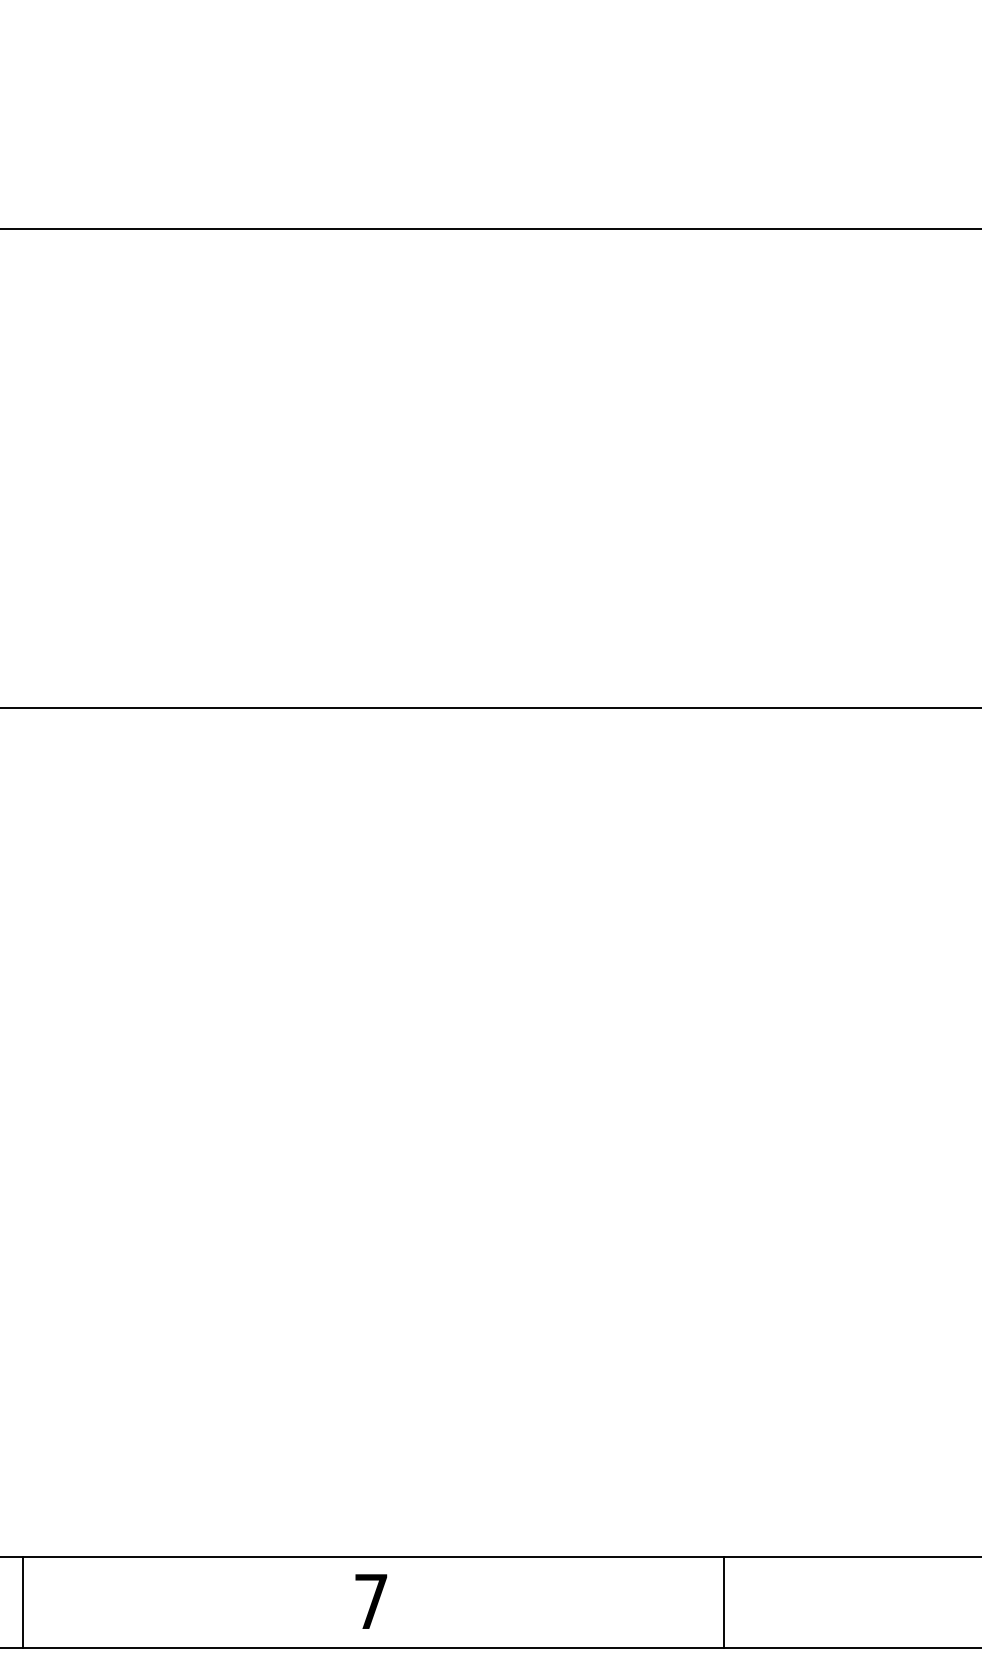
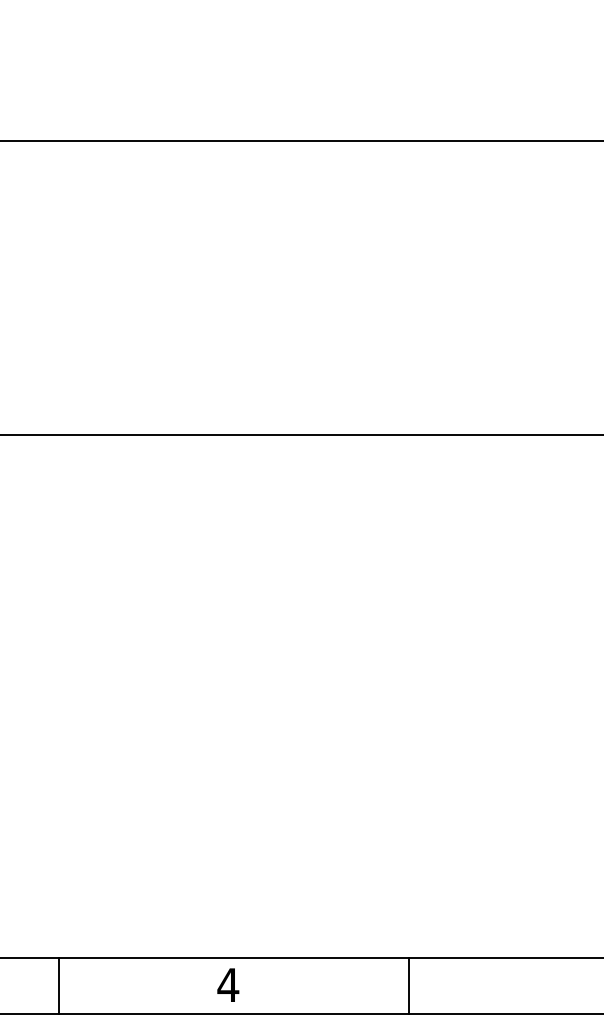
text: (371, 1600) -> (228, 984), 7 -> 4
line: (23, 1602) -> (59, 985), moved
line: (724, 1602) -> (408, 985), moved

